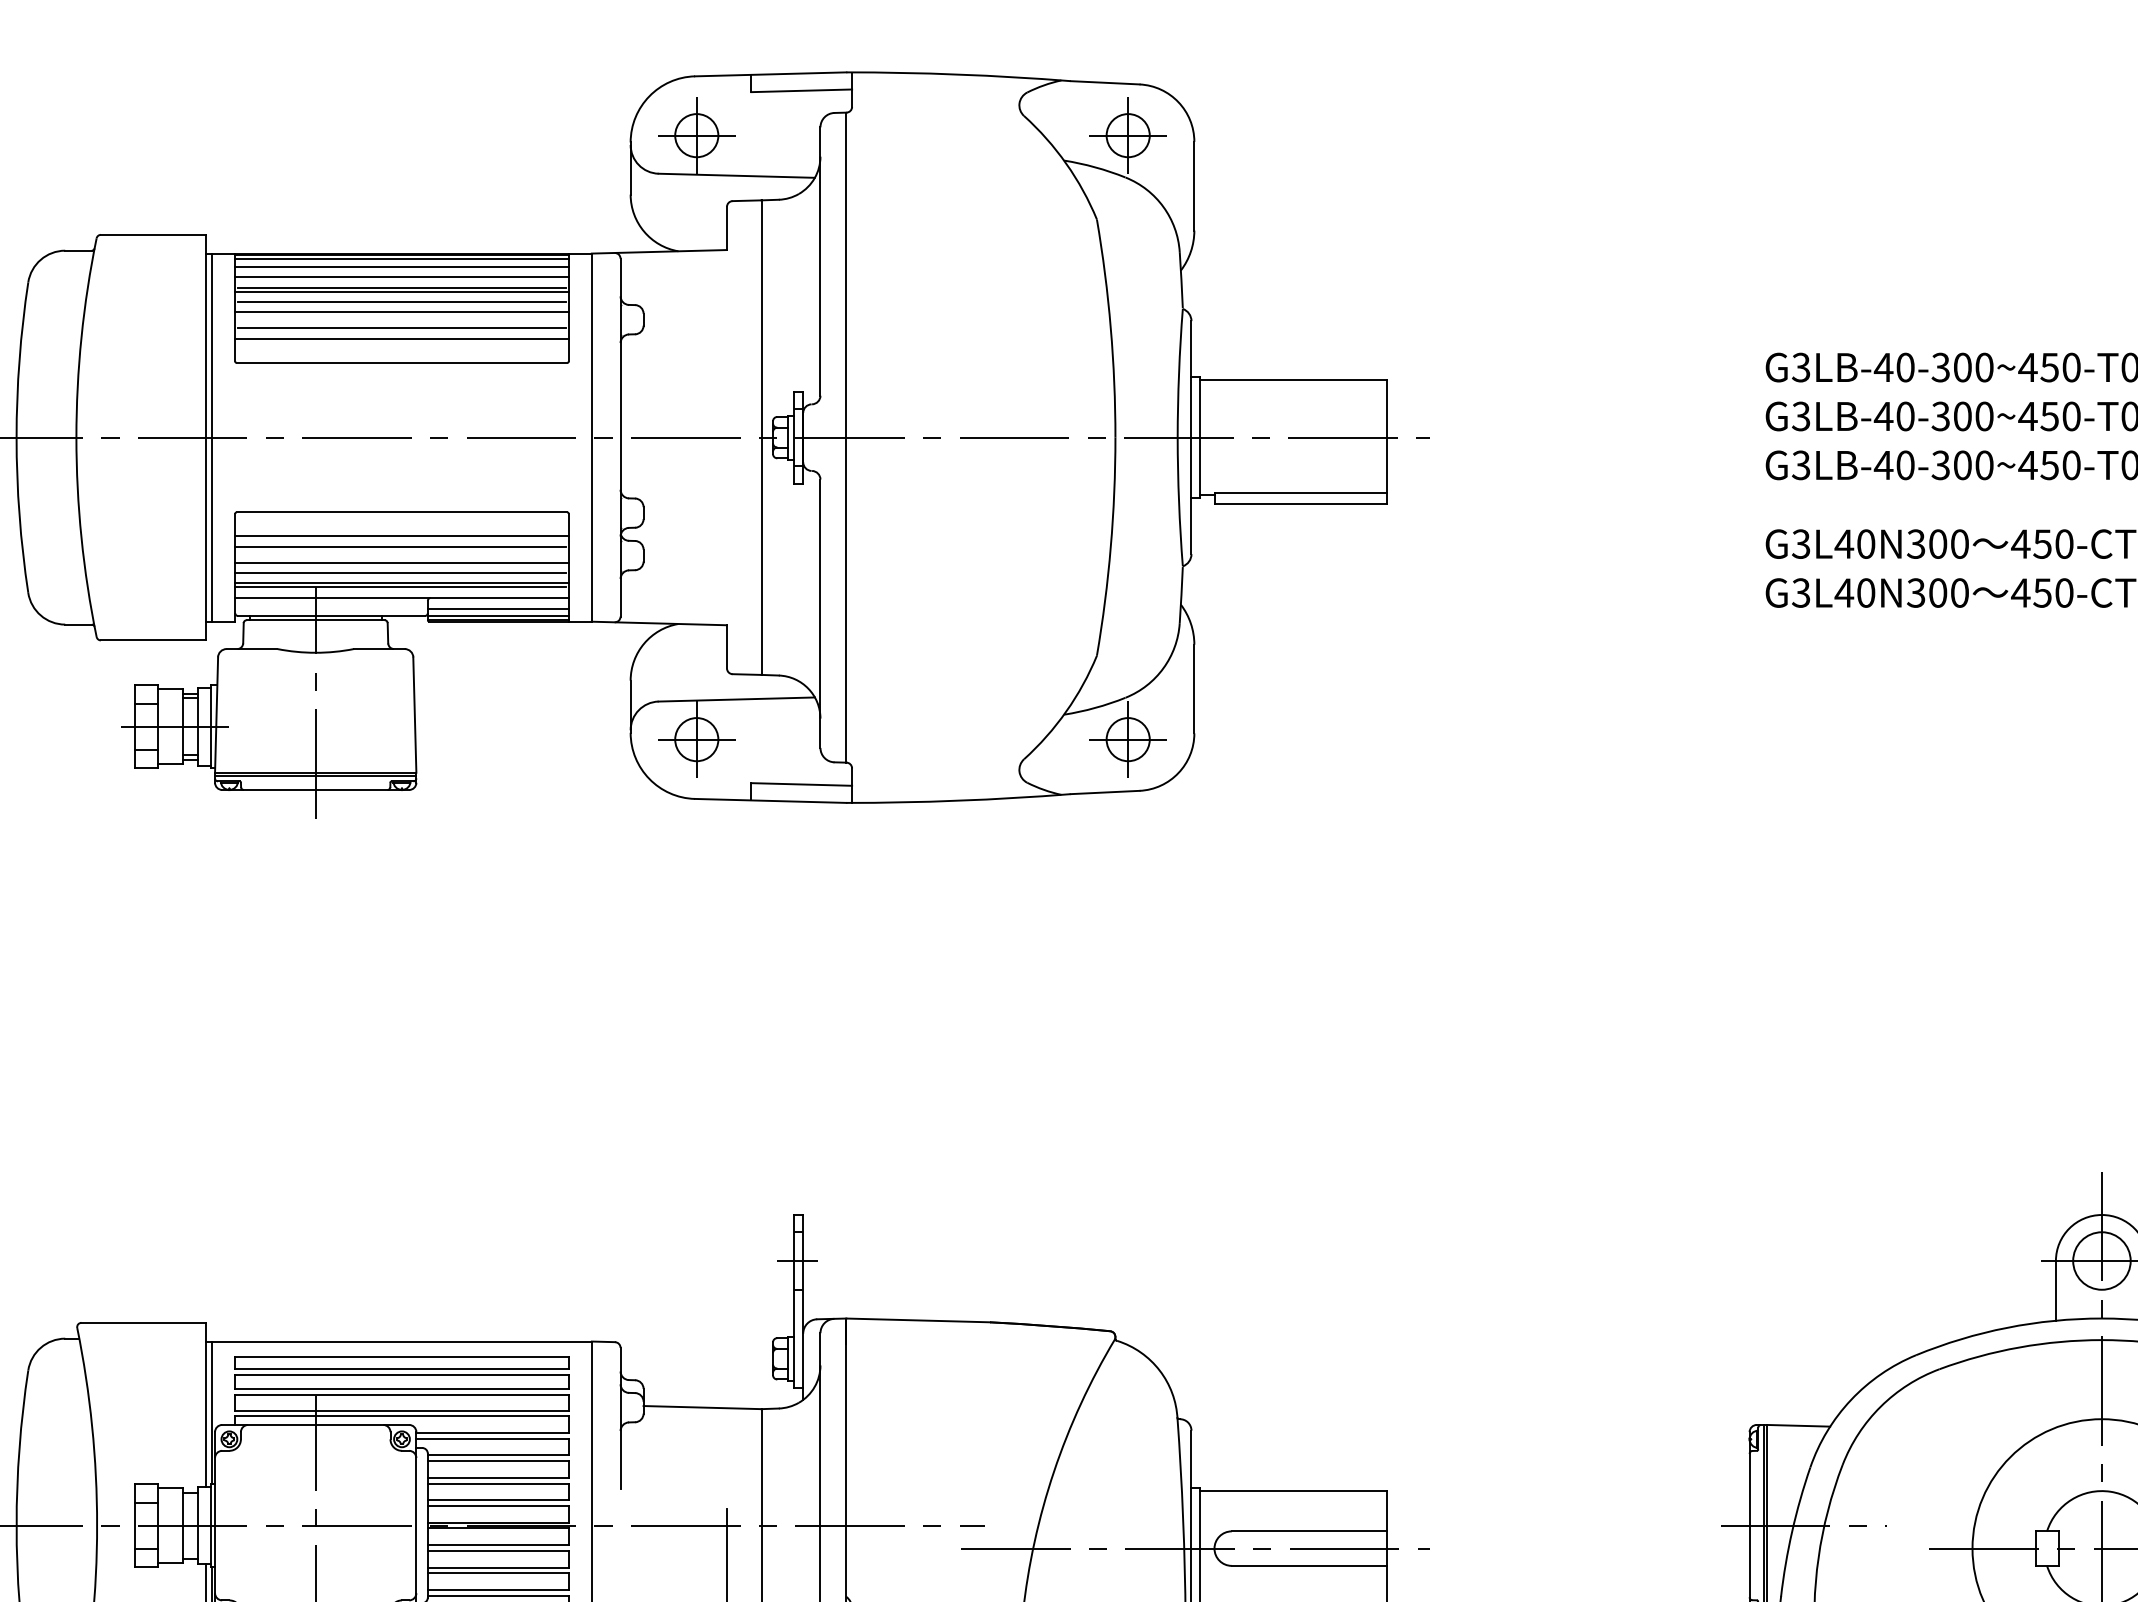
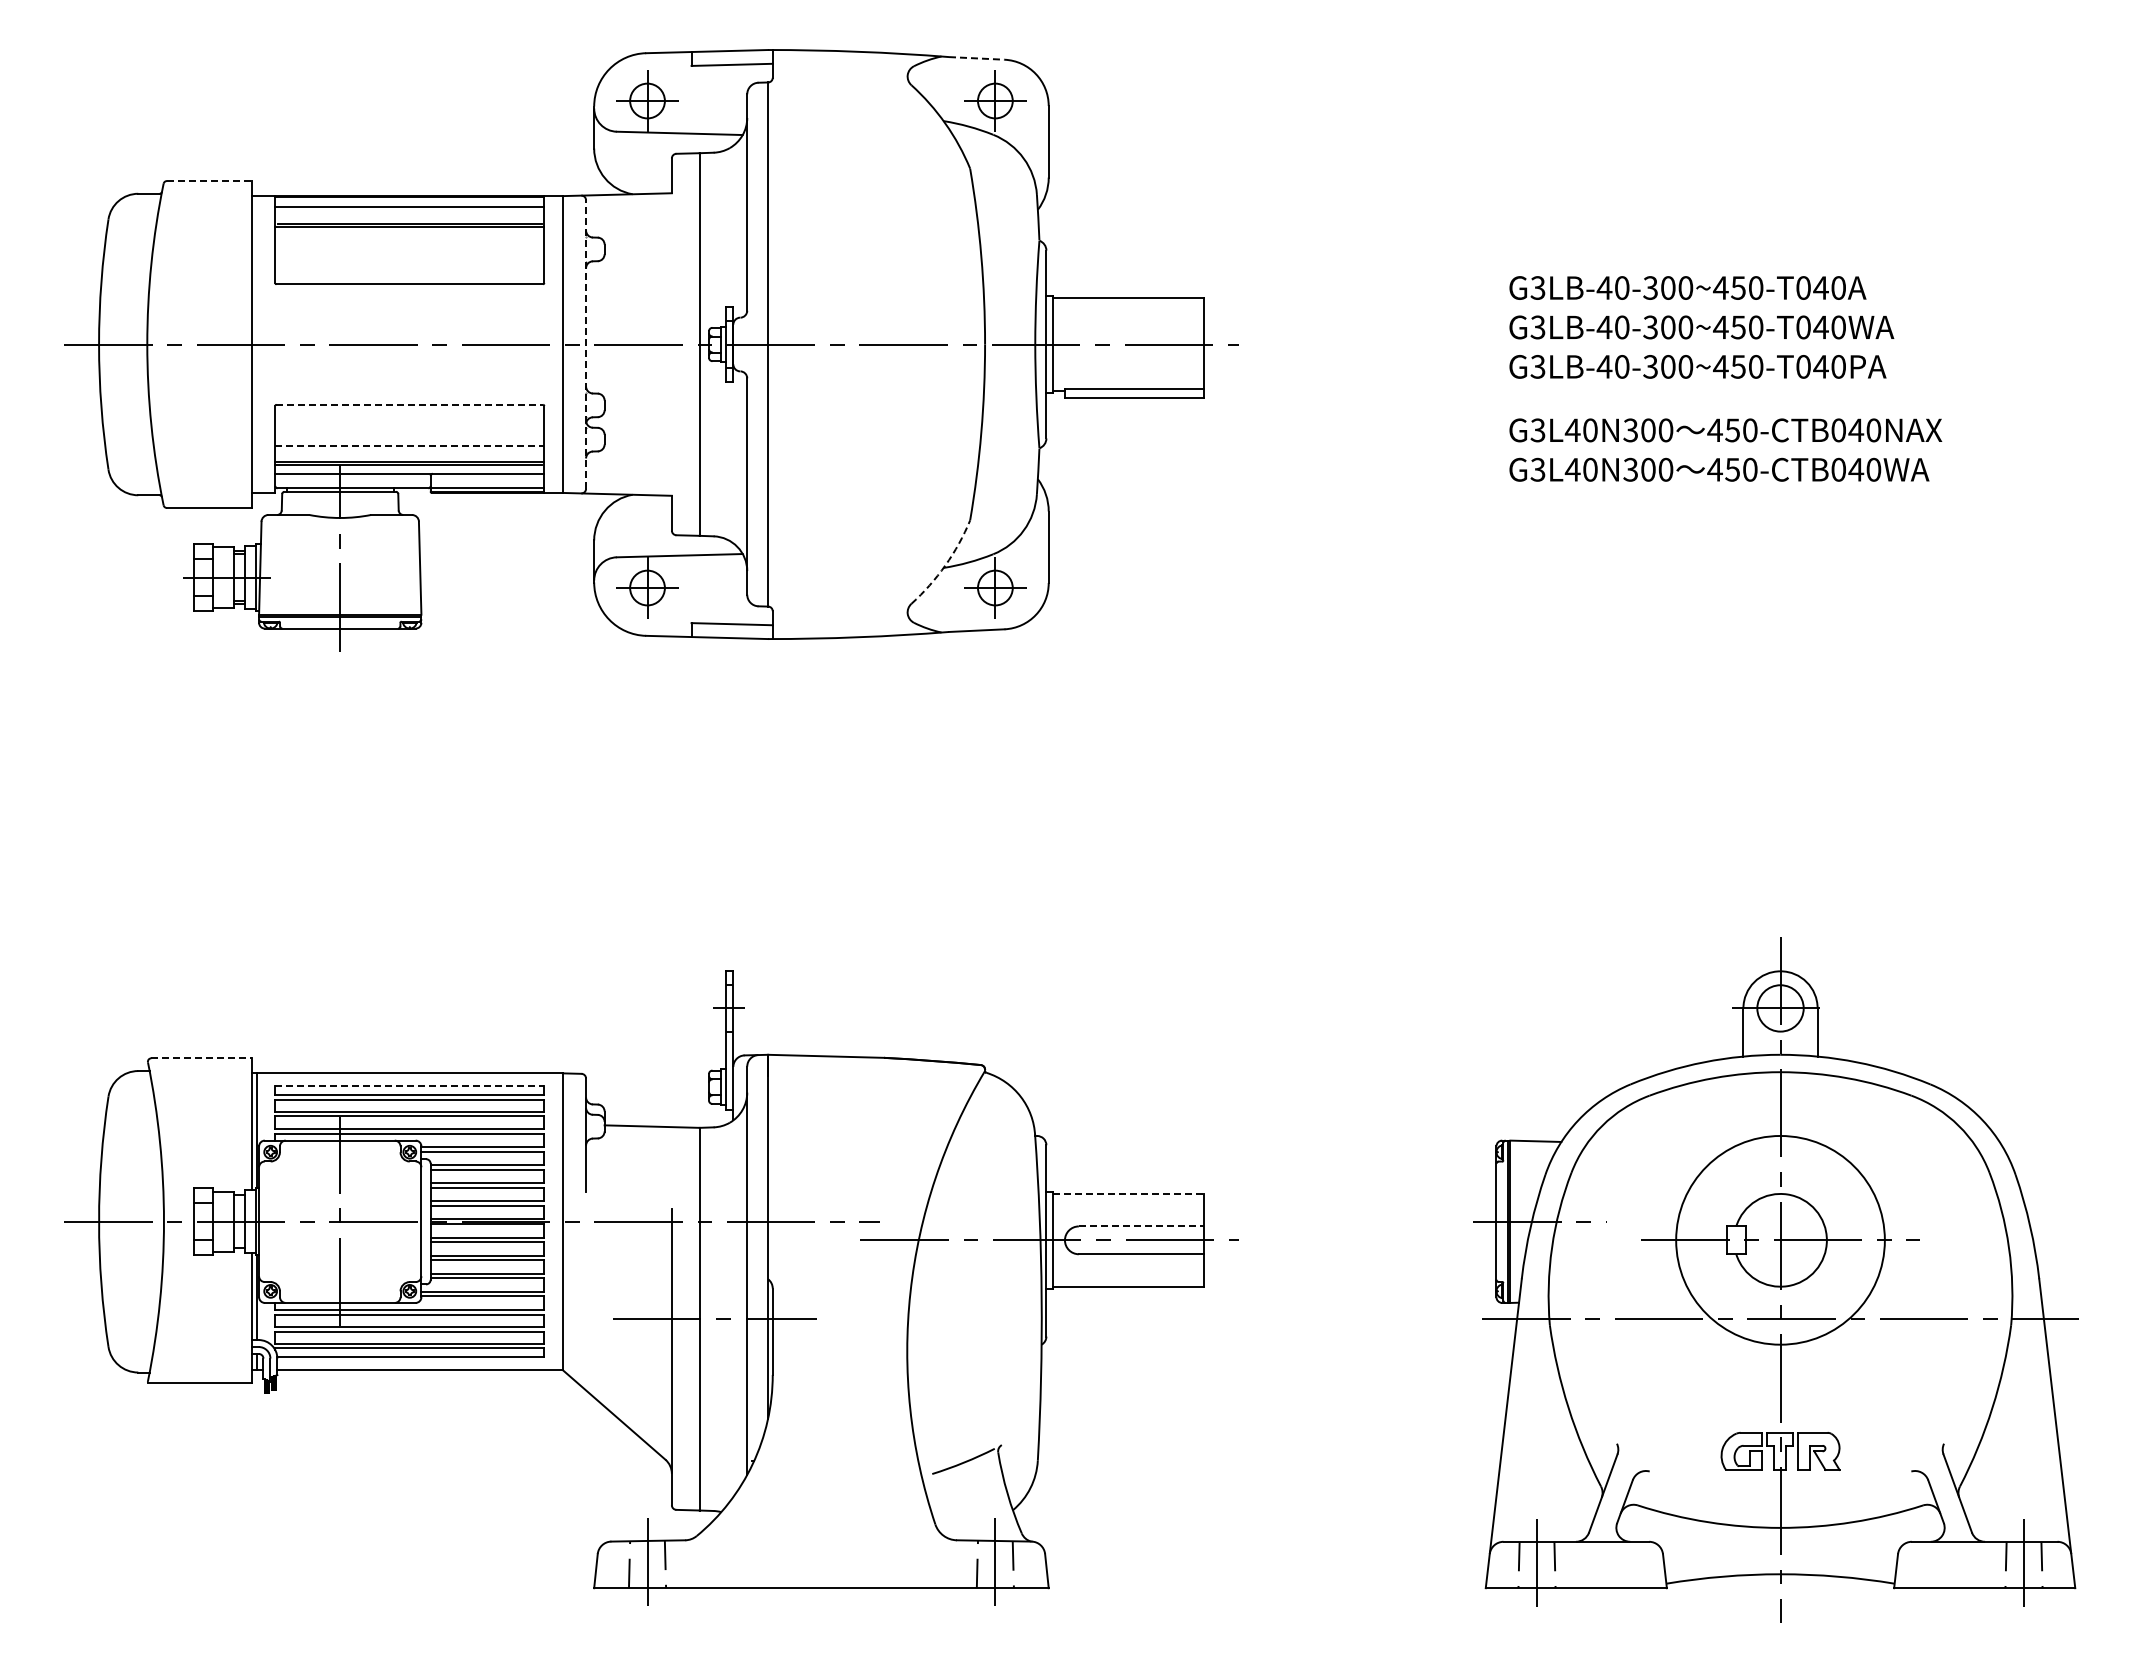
line: (1104, 82) -> (976, 58), solid -> dashed
line: (153, 235) -> (209, 181), solid -> dashed
line: (401, 259) -> (409, 200), removed
line: (401, 277) -> (409, 215), removed
line: (401, 302) -> (409, 235), removed
line: (401, 312) -> (409, 243), removed
line: (401, 327) -> (409, 255), removed
line: (401, 339) -> (409, 265), removed
line: (211, 437) -> (256, 344), removed
line: (621, 437) -> (586, 344), solid -> dashed
line: (402, 512) -> (410, 404), solid -> dashed
line: (401, 535) -> (409, 423), removed
line: (400, 547) -> (408, 433), removed
line: (401, 562) -> (409, 445), solid -> dashed
line: (400, 572) -> (408, 453), removed
line: (498, 608) -> (487, 482), removed
arc: (1066, 711) -> (945, 565), solid -> dashed
line: (144, 1323) -> (202, 1058), solid -> dashed
line: (401, 1357) -> (409, 1086), solid -> dashed
line: (1294, 1490) -> (1129, 1193), solid -> dashed
line: (1309, 1531) -> (1141, 1226), solid -> dashed

